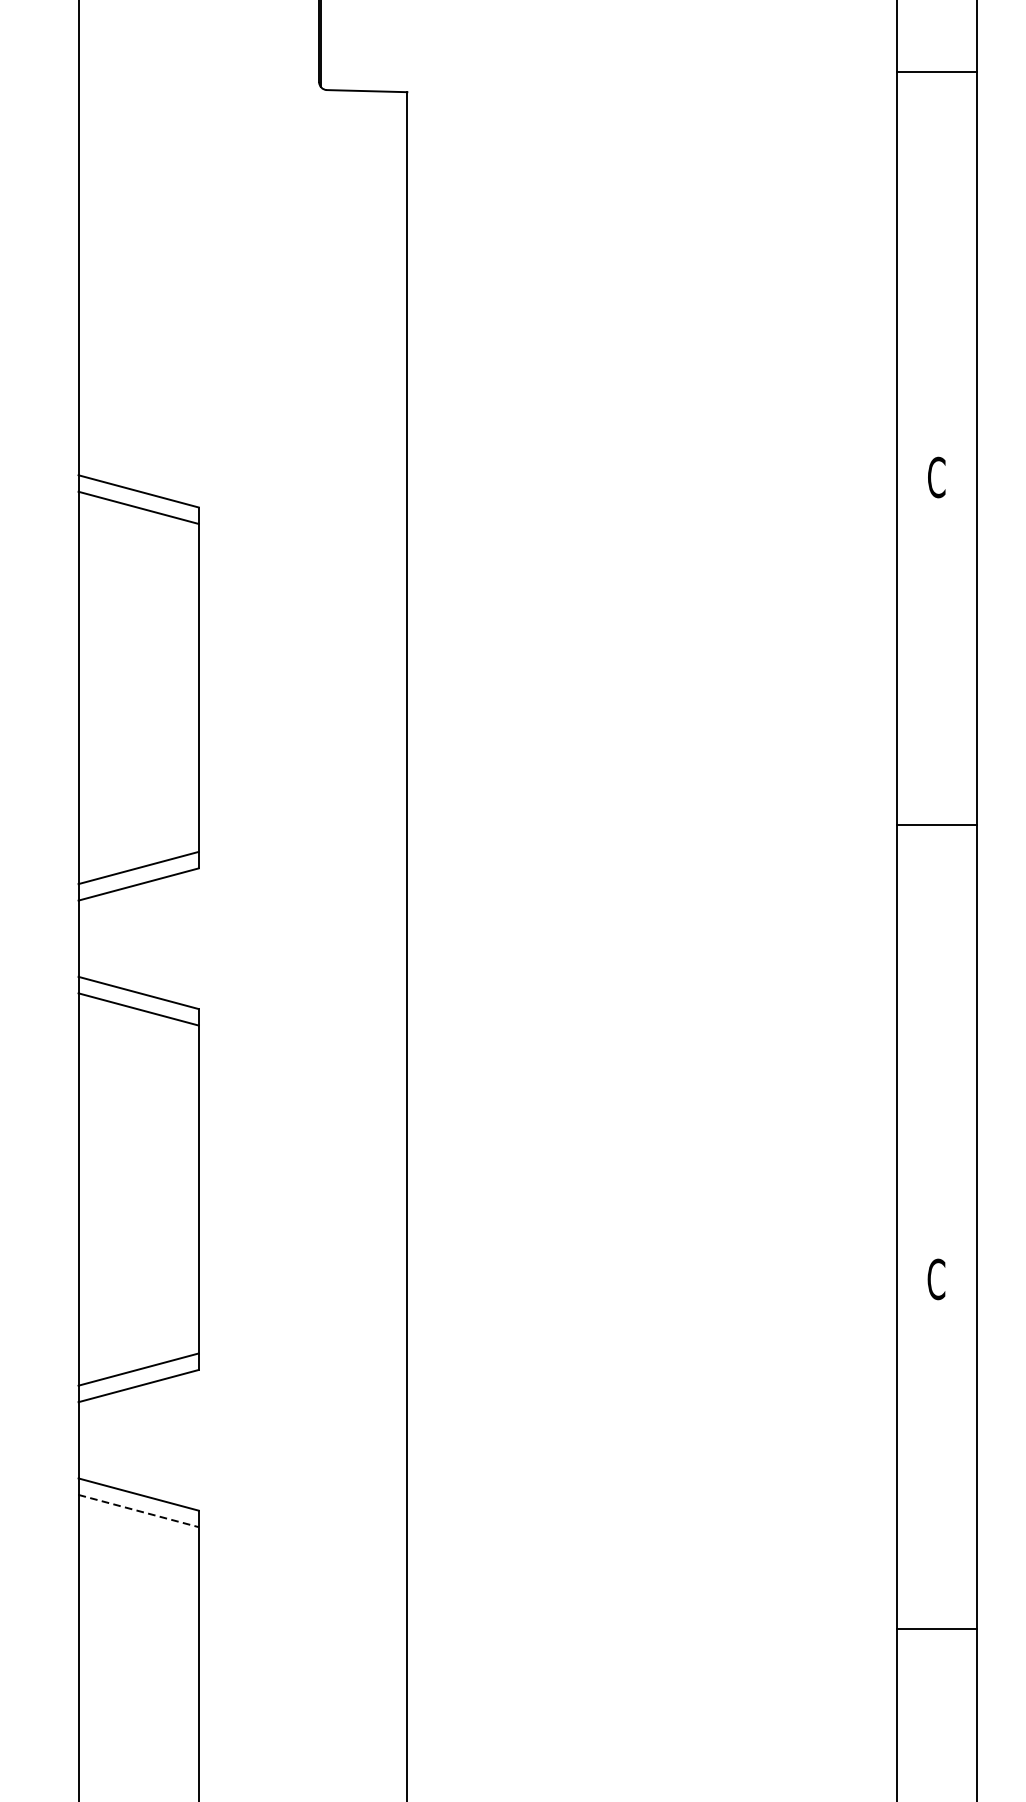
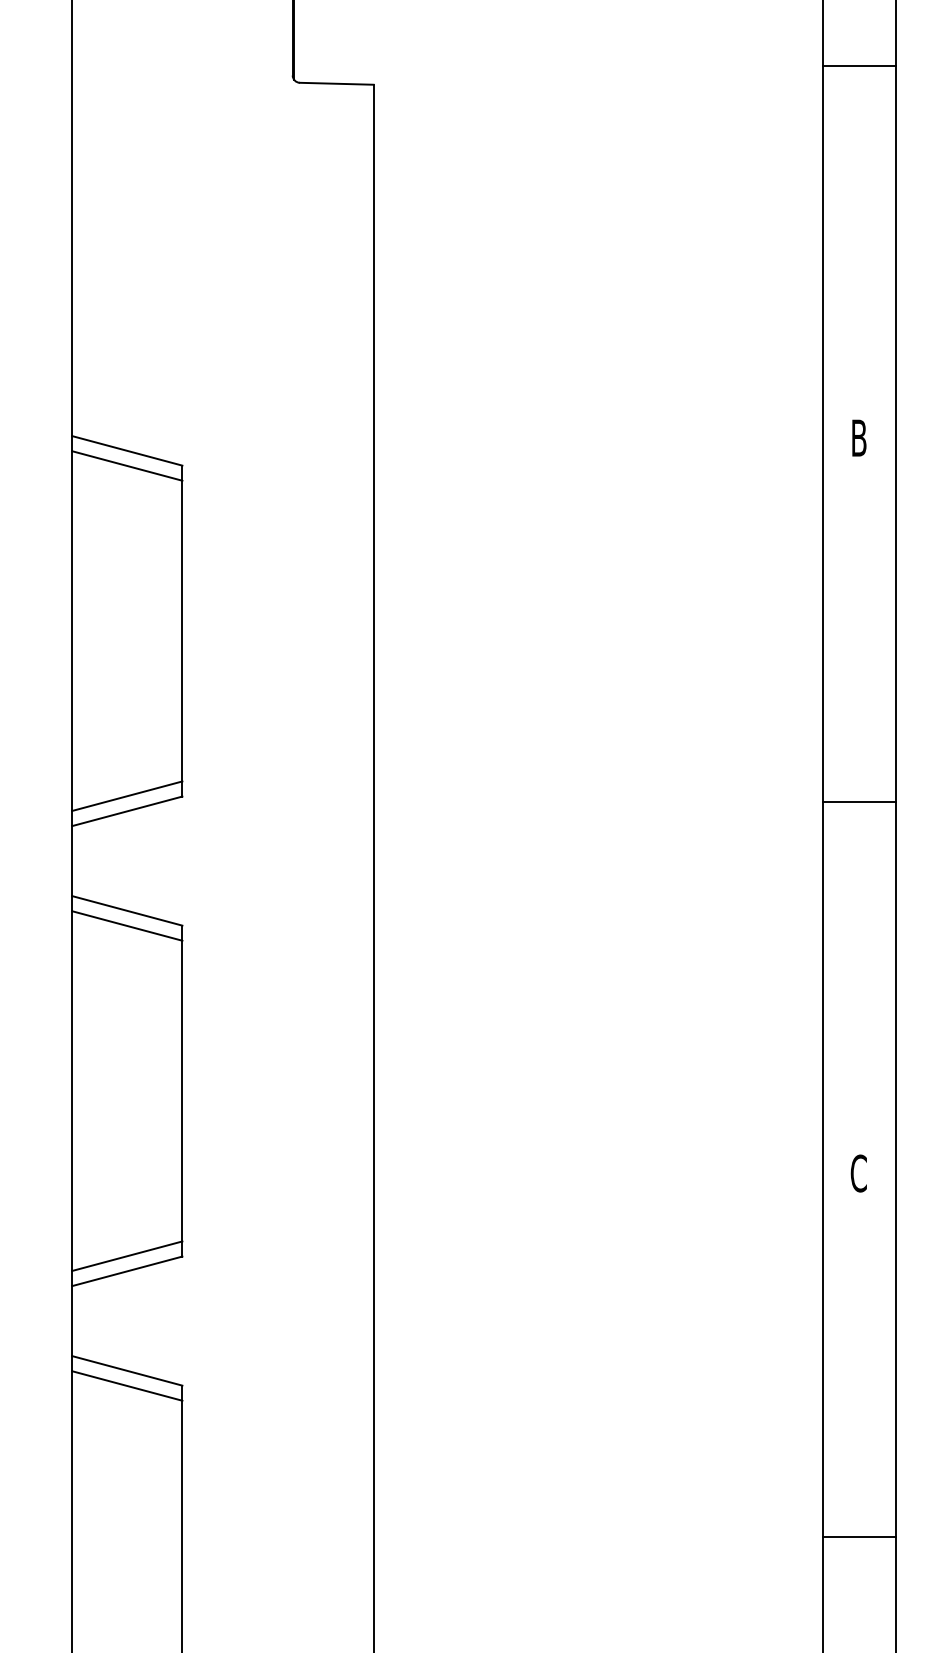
text: (937, 477) -> (859, 438), C -> B
line: (937, 824) -> (859, 801), moved
line: (138, 1511) -> (127, 1386), dashed -> solid
line: (937, 1629) -> (859, 1537), moved

